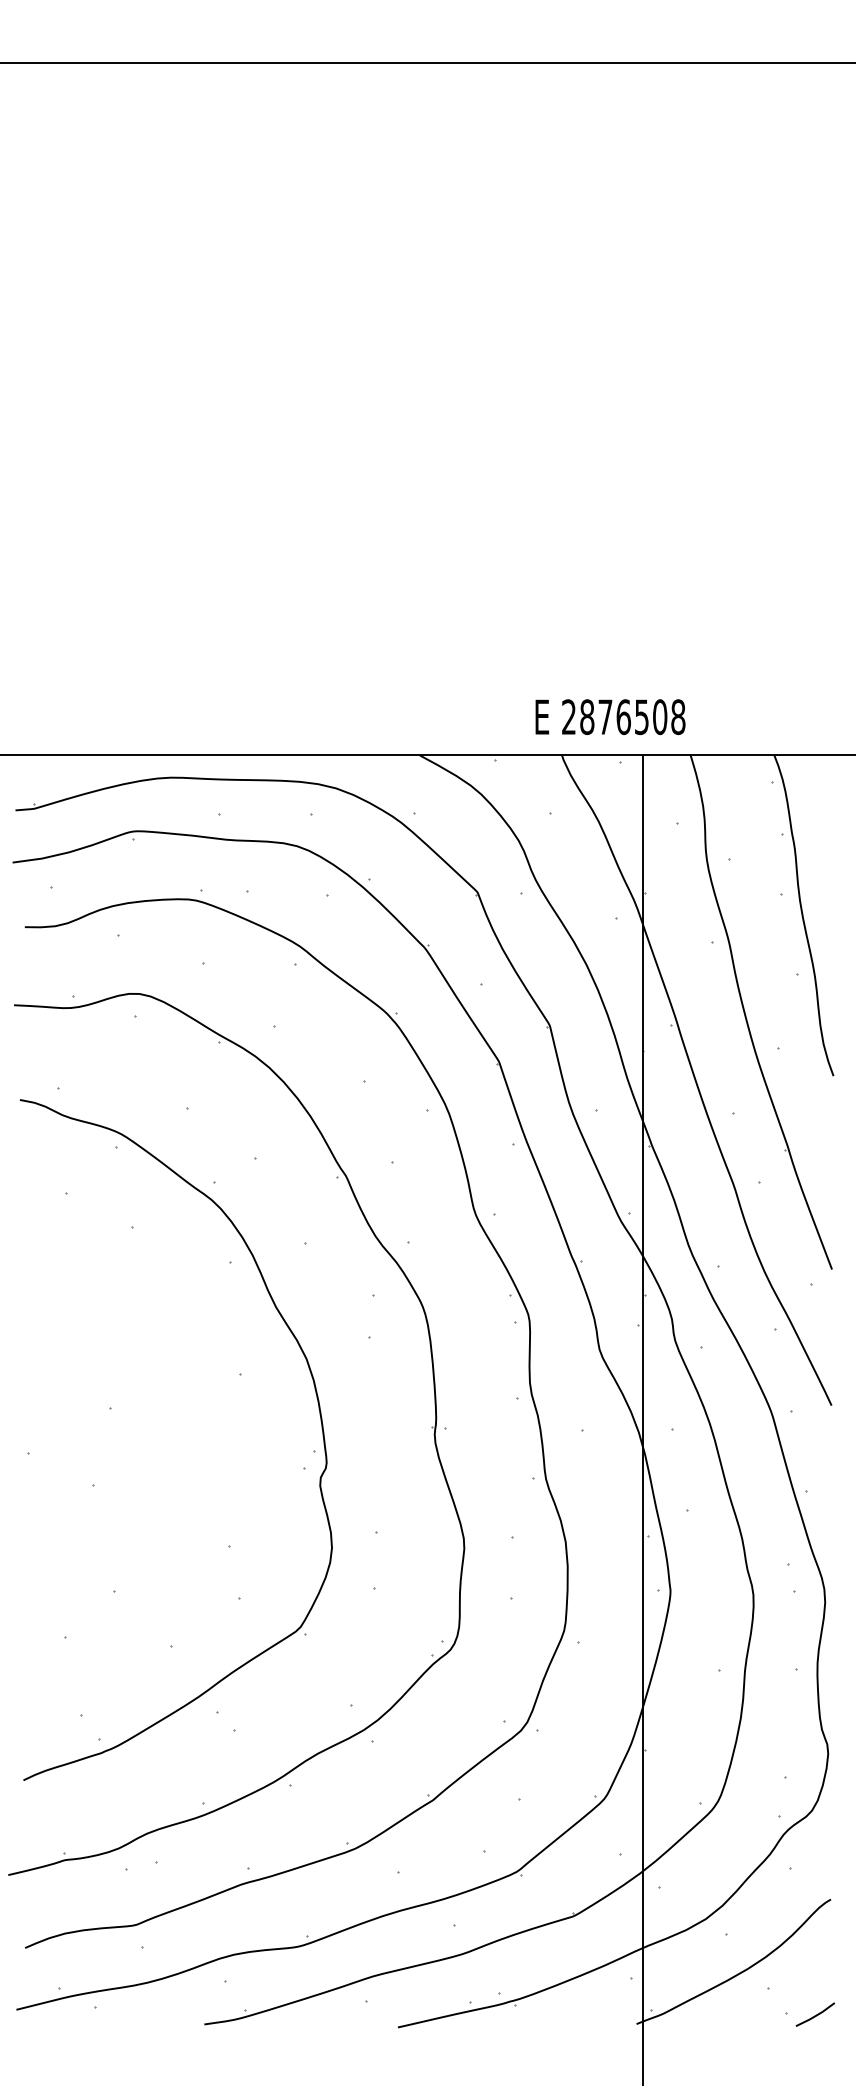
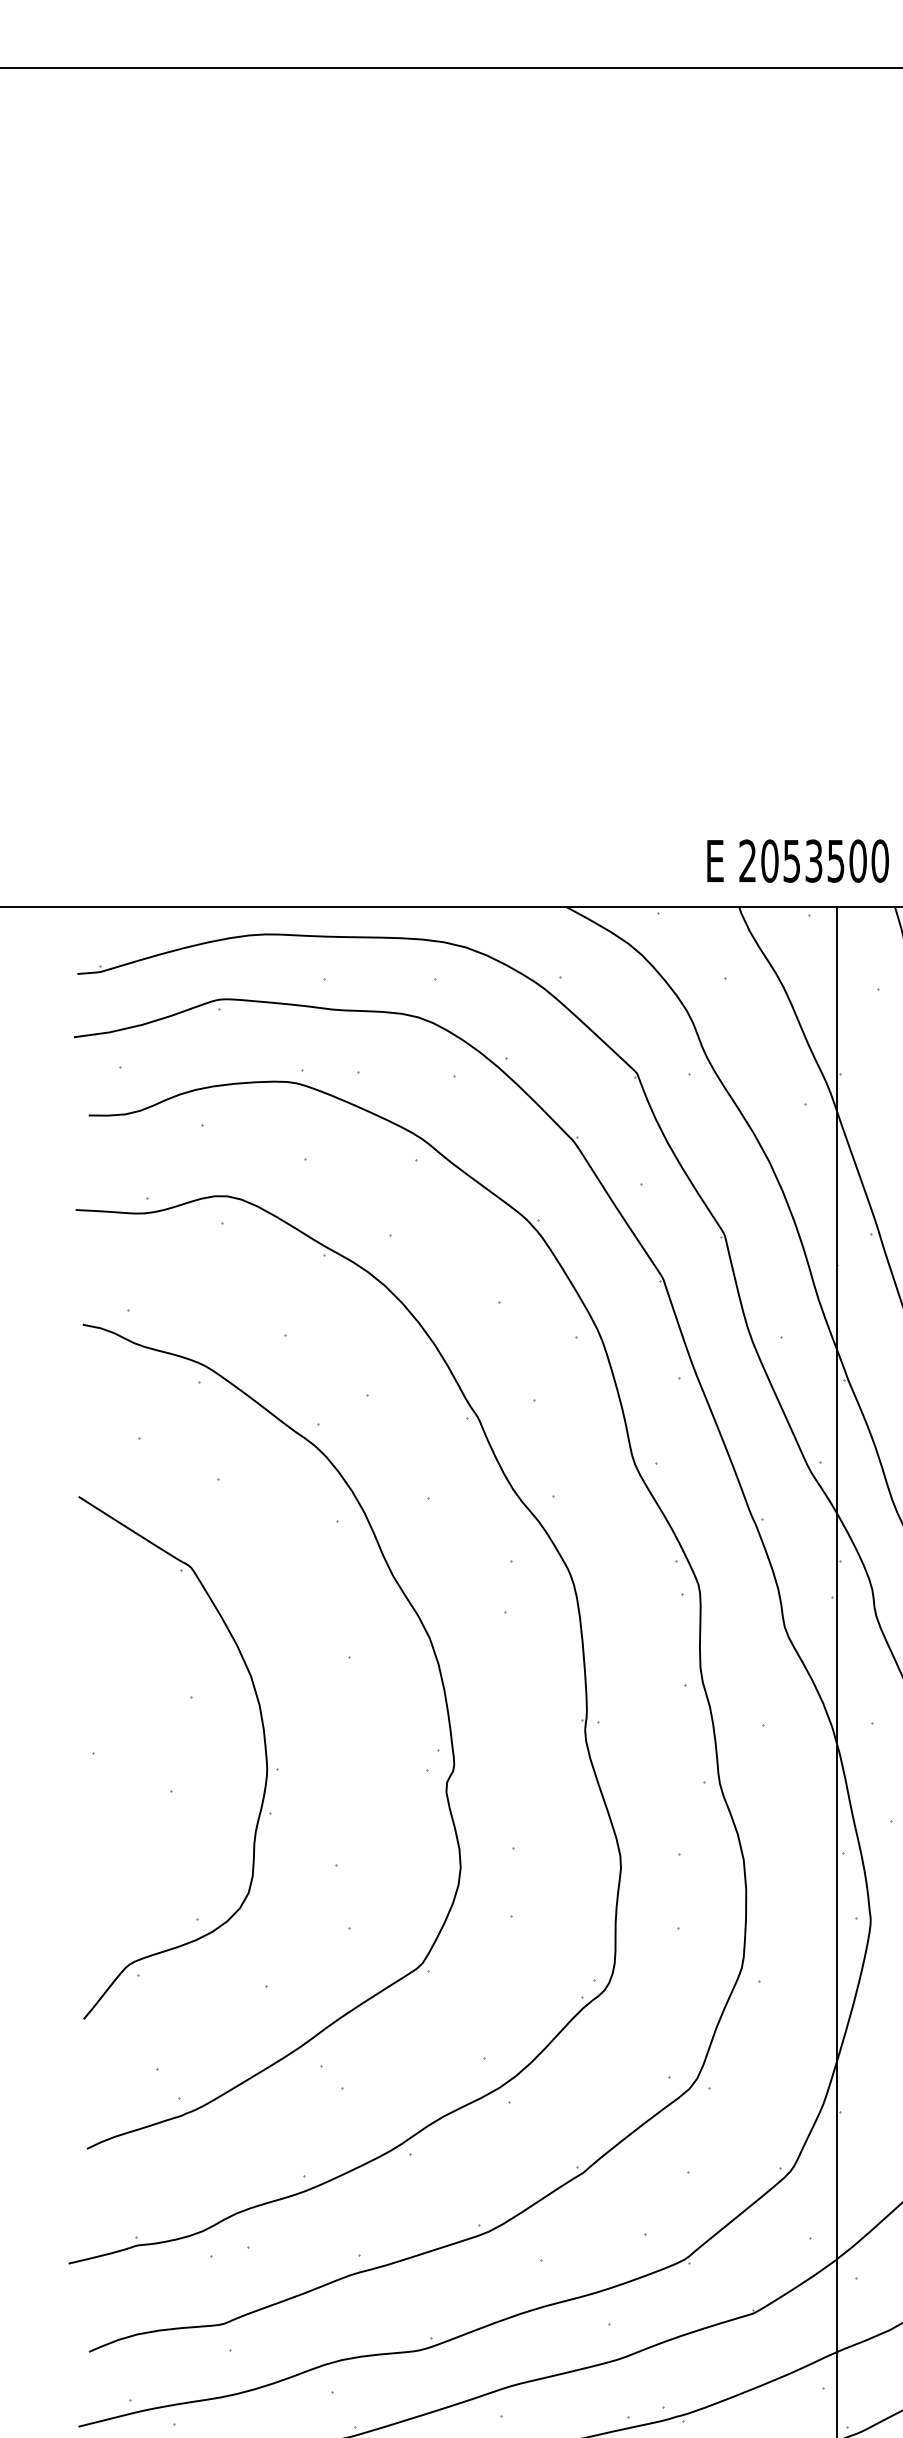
text: (632, 717) -> (824, 861), 2876508 -> 2053500
part: (169, 1447) -> (263, 1745), added

